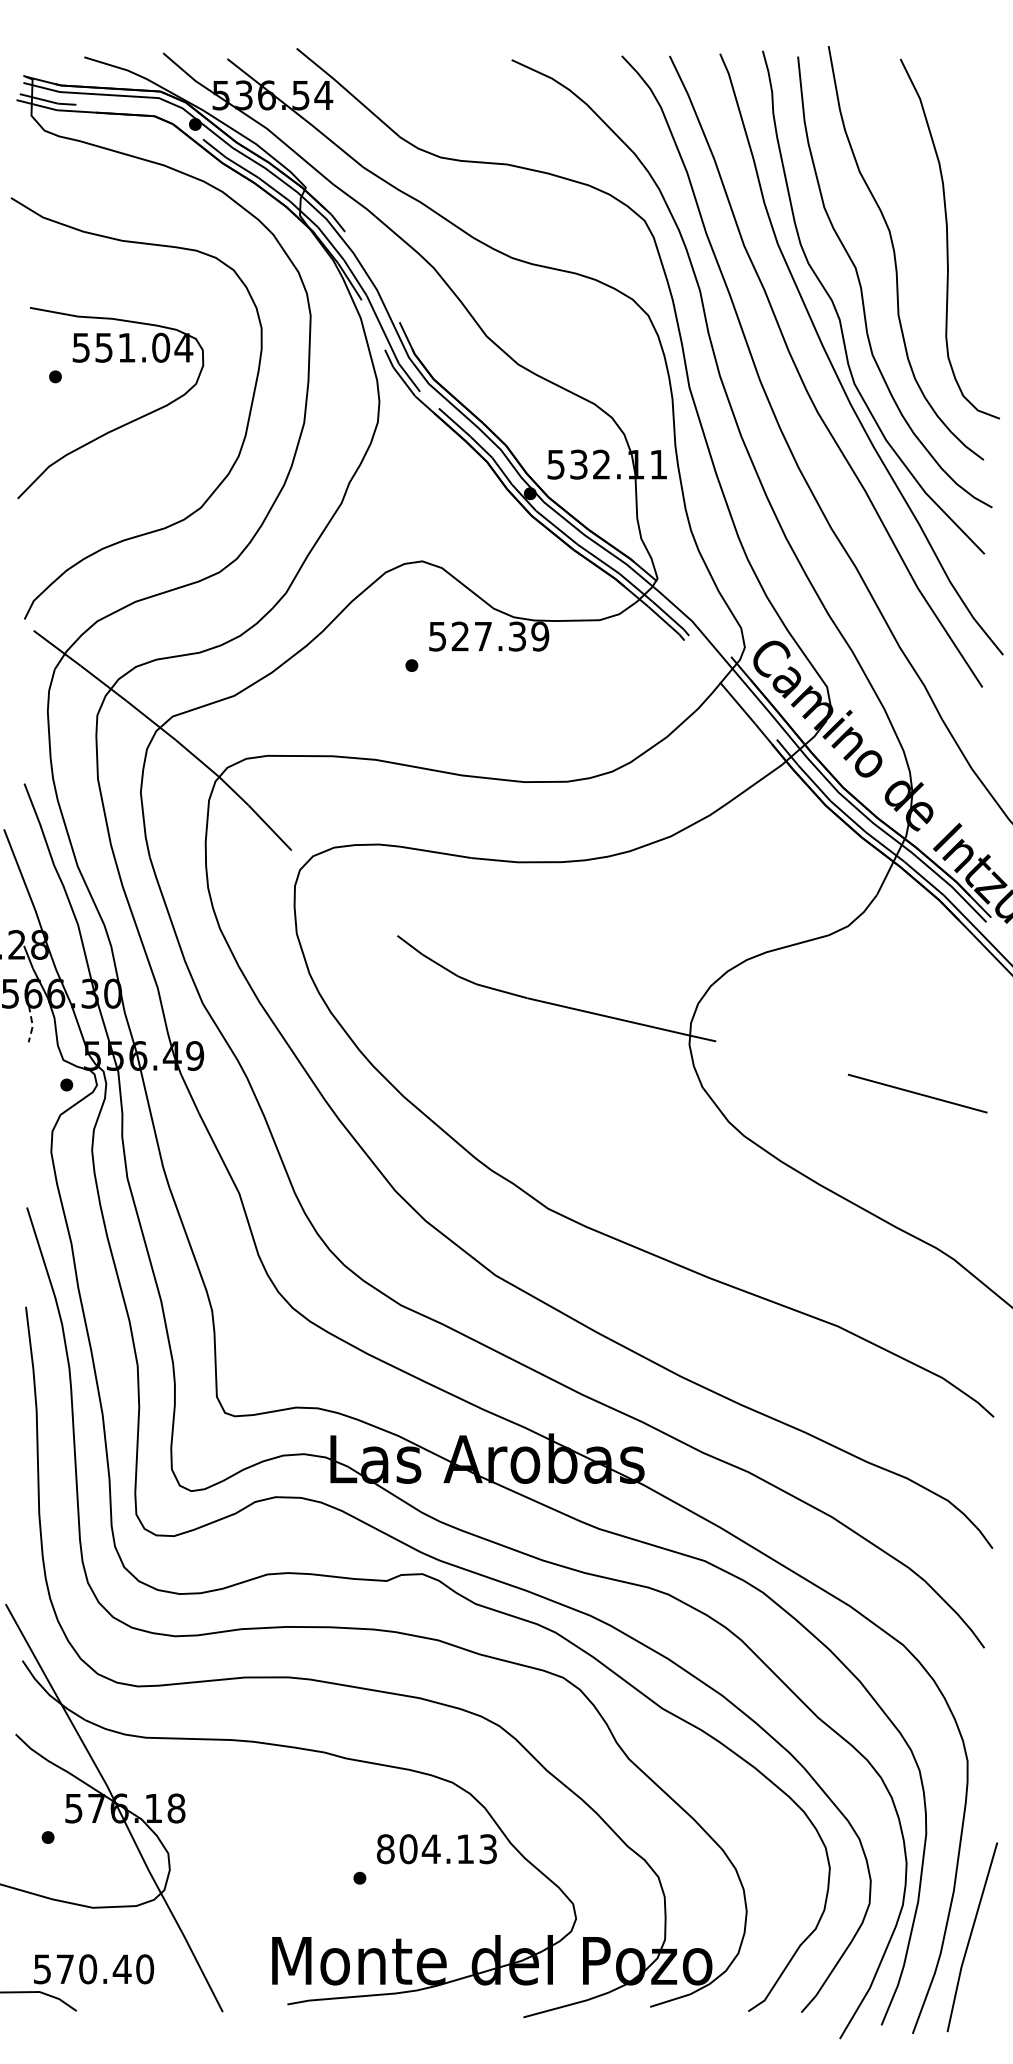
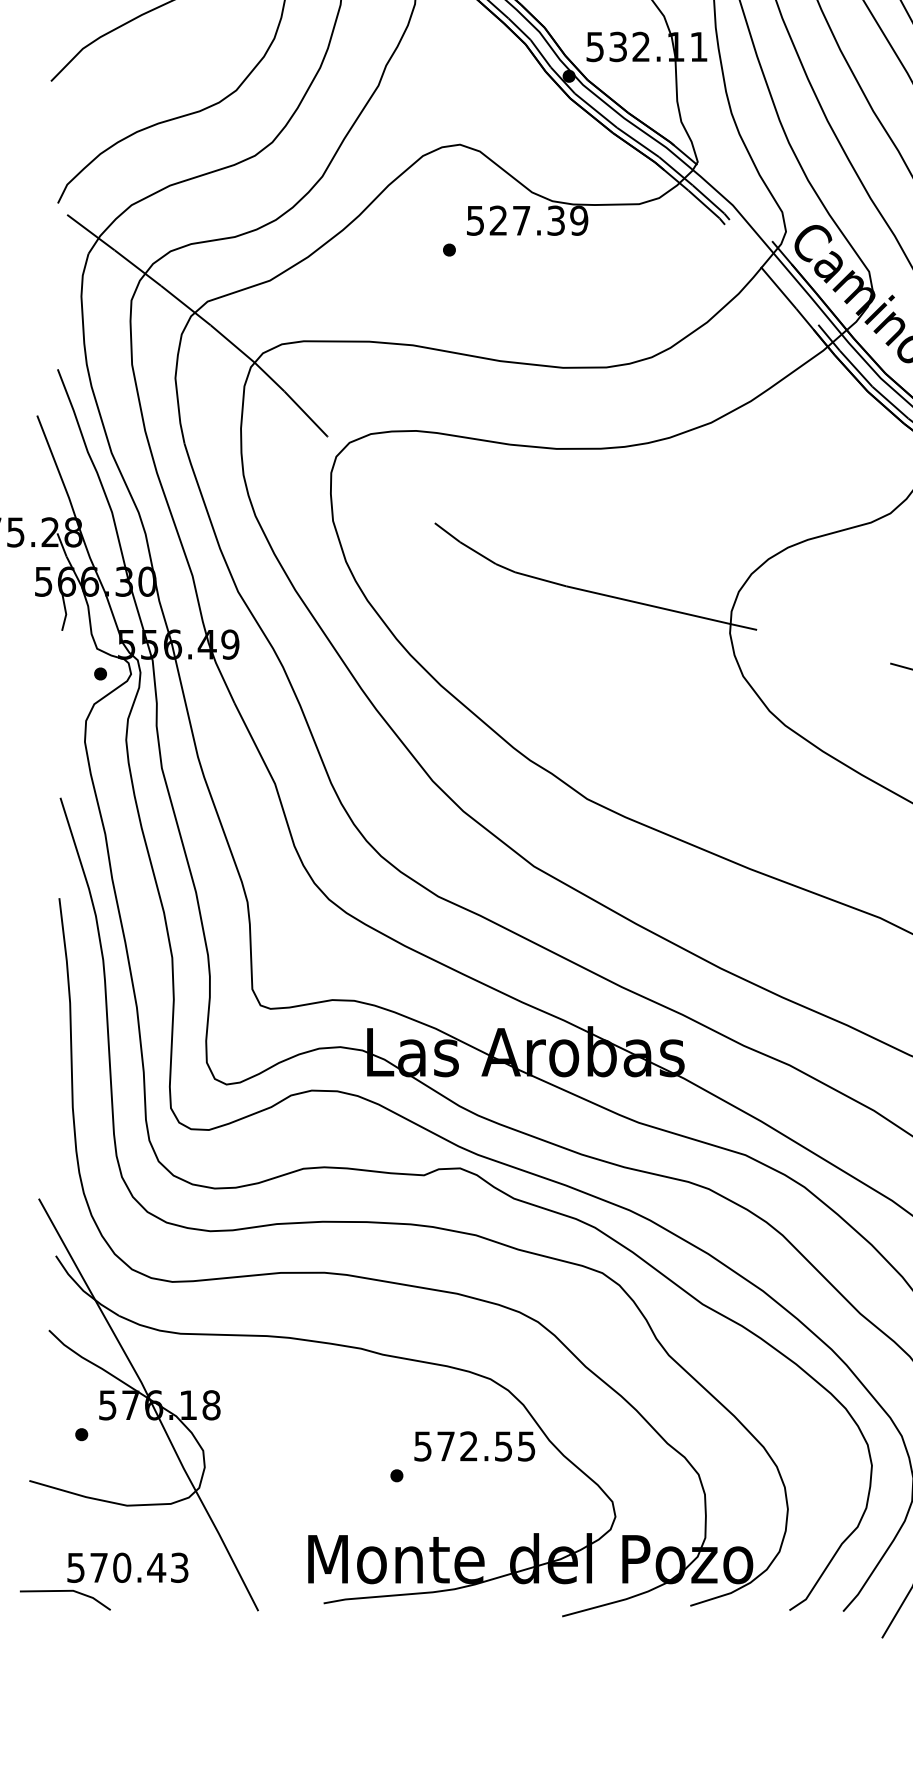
line: (32, 1024) -> (65, 612), dashed -> solid
text: (436, 1849) -> (474, 1446), 804.13 -> 572.55
text: (145, 1969) -> (180, 1568), 570.40 -> 570.43

